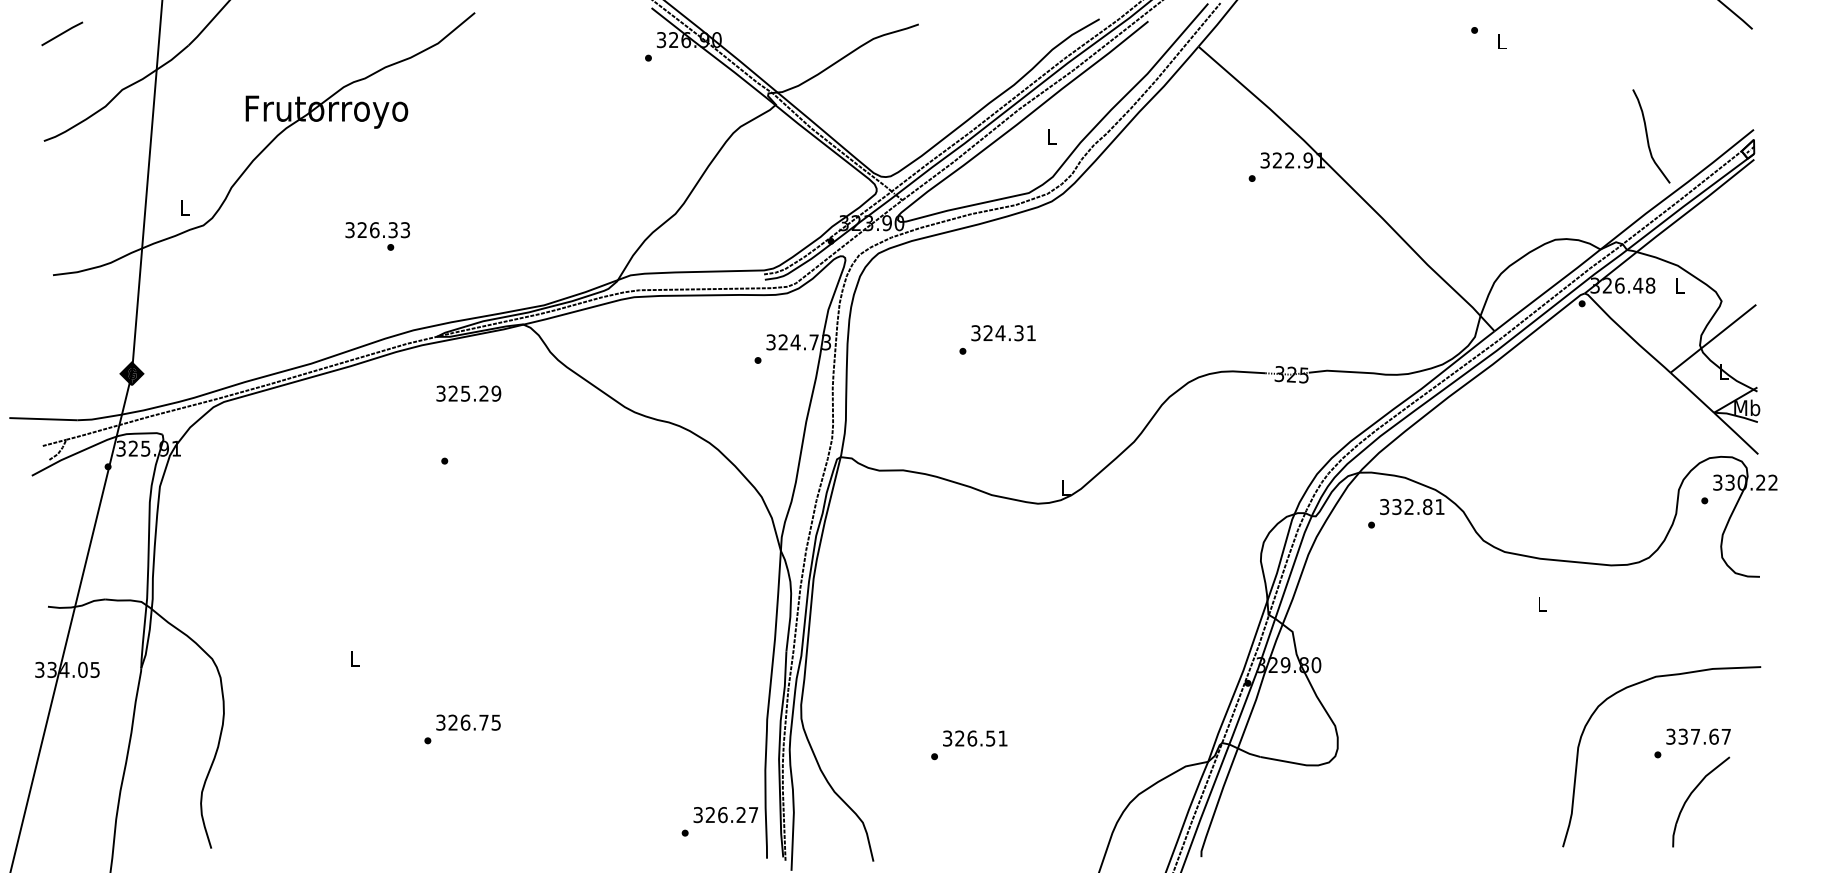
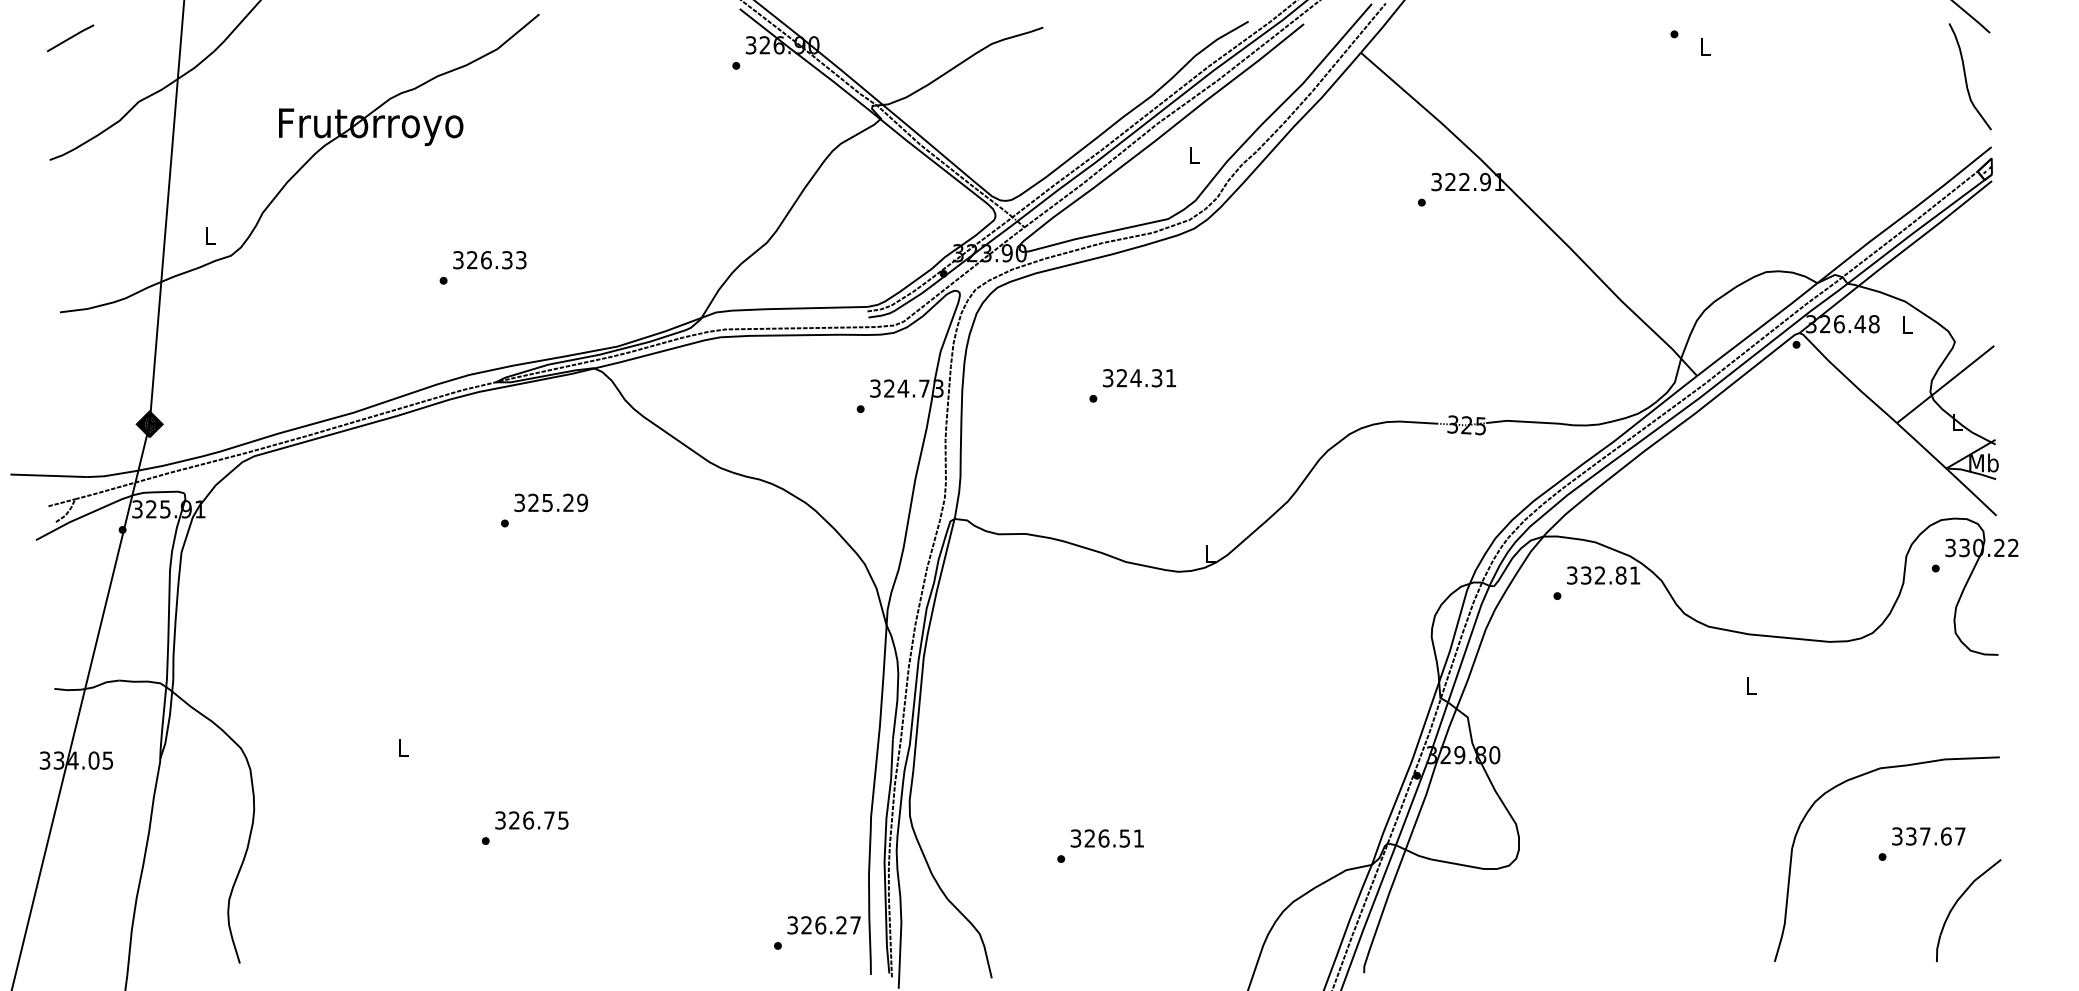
curve: (1648, 136) -> (1966, 76), moved
text: (377, 230) -> (489, 260), moved
text: (468, 393) -> (550, 502), moved
part: (1690, 796) -> (1956, 904), moved

